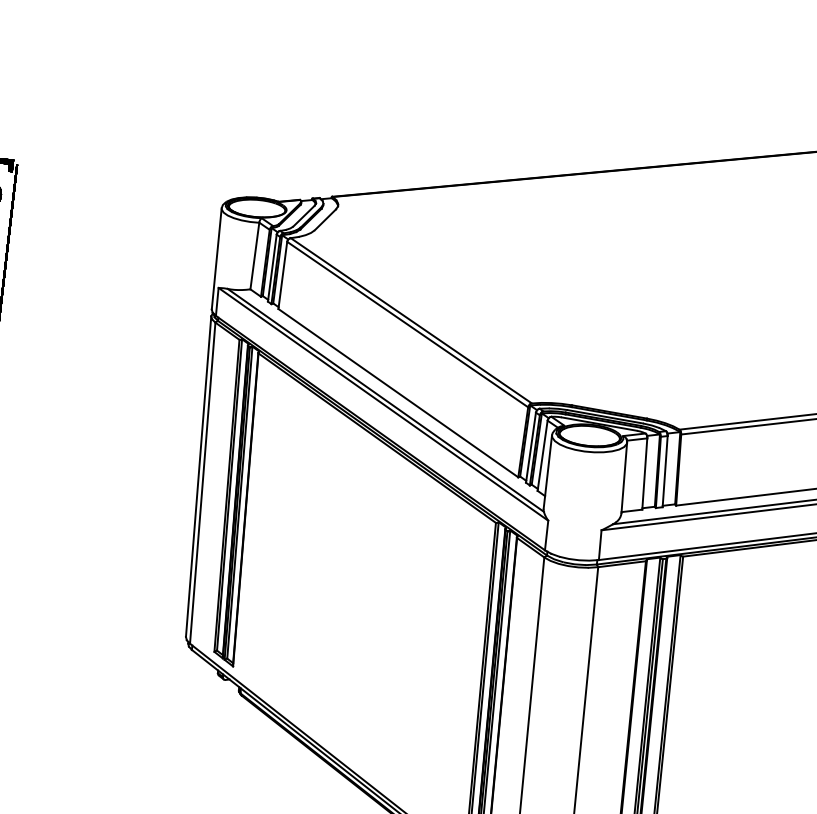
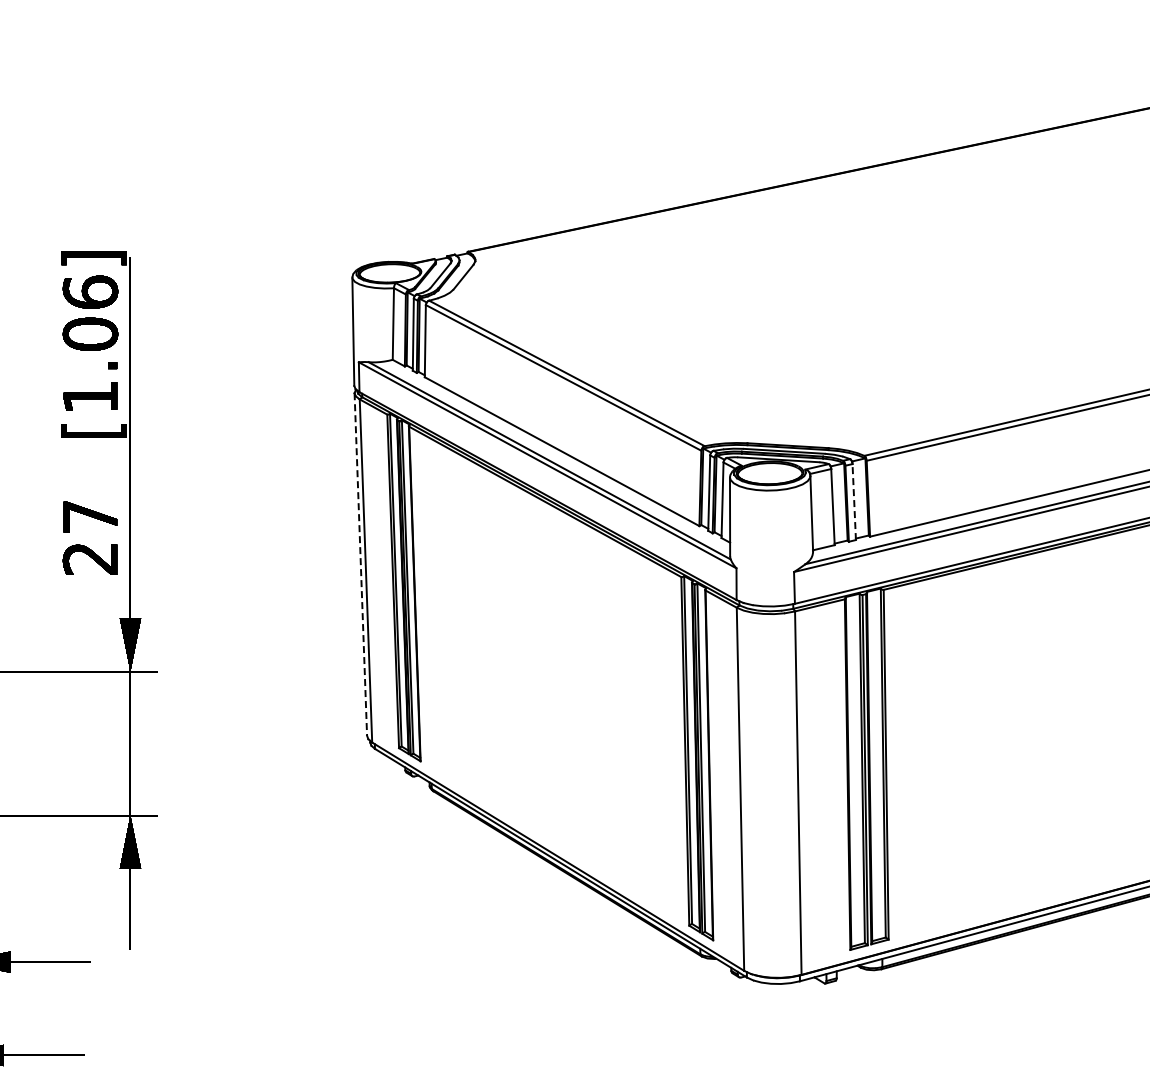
line: (665, 471) -> (854, 501), solid -> dashed
line: (198, 477) -> (360, 565), solid -> dashed

